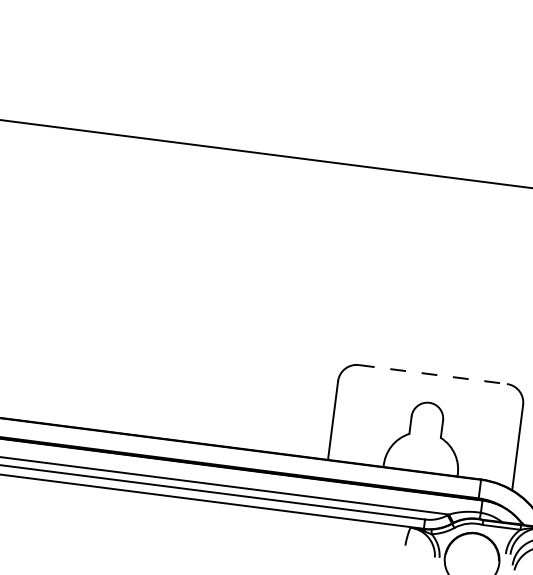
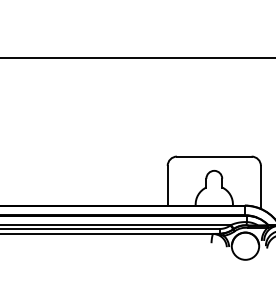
line: (433, 374) -> (214, 156), dashed -> solid

